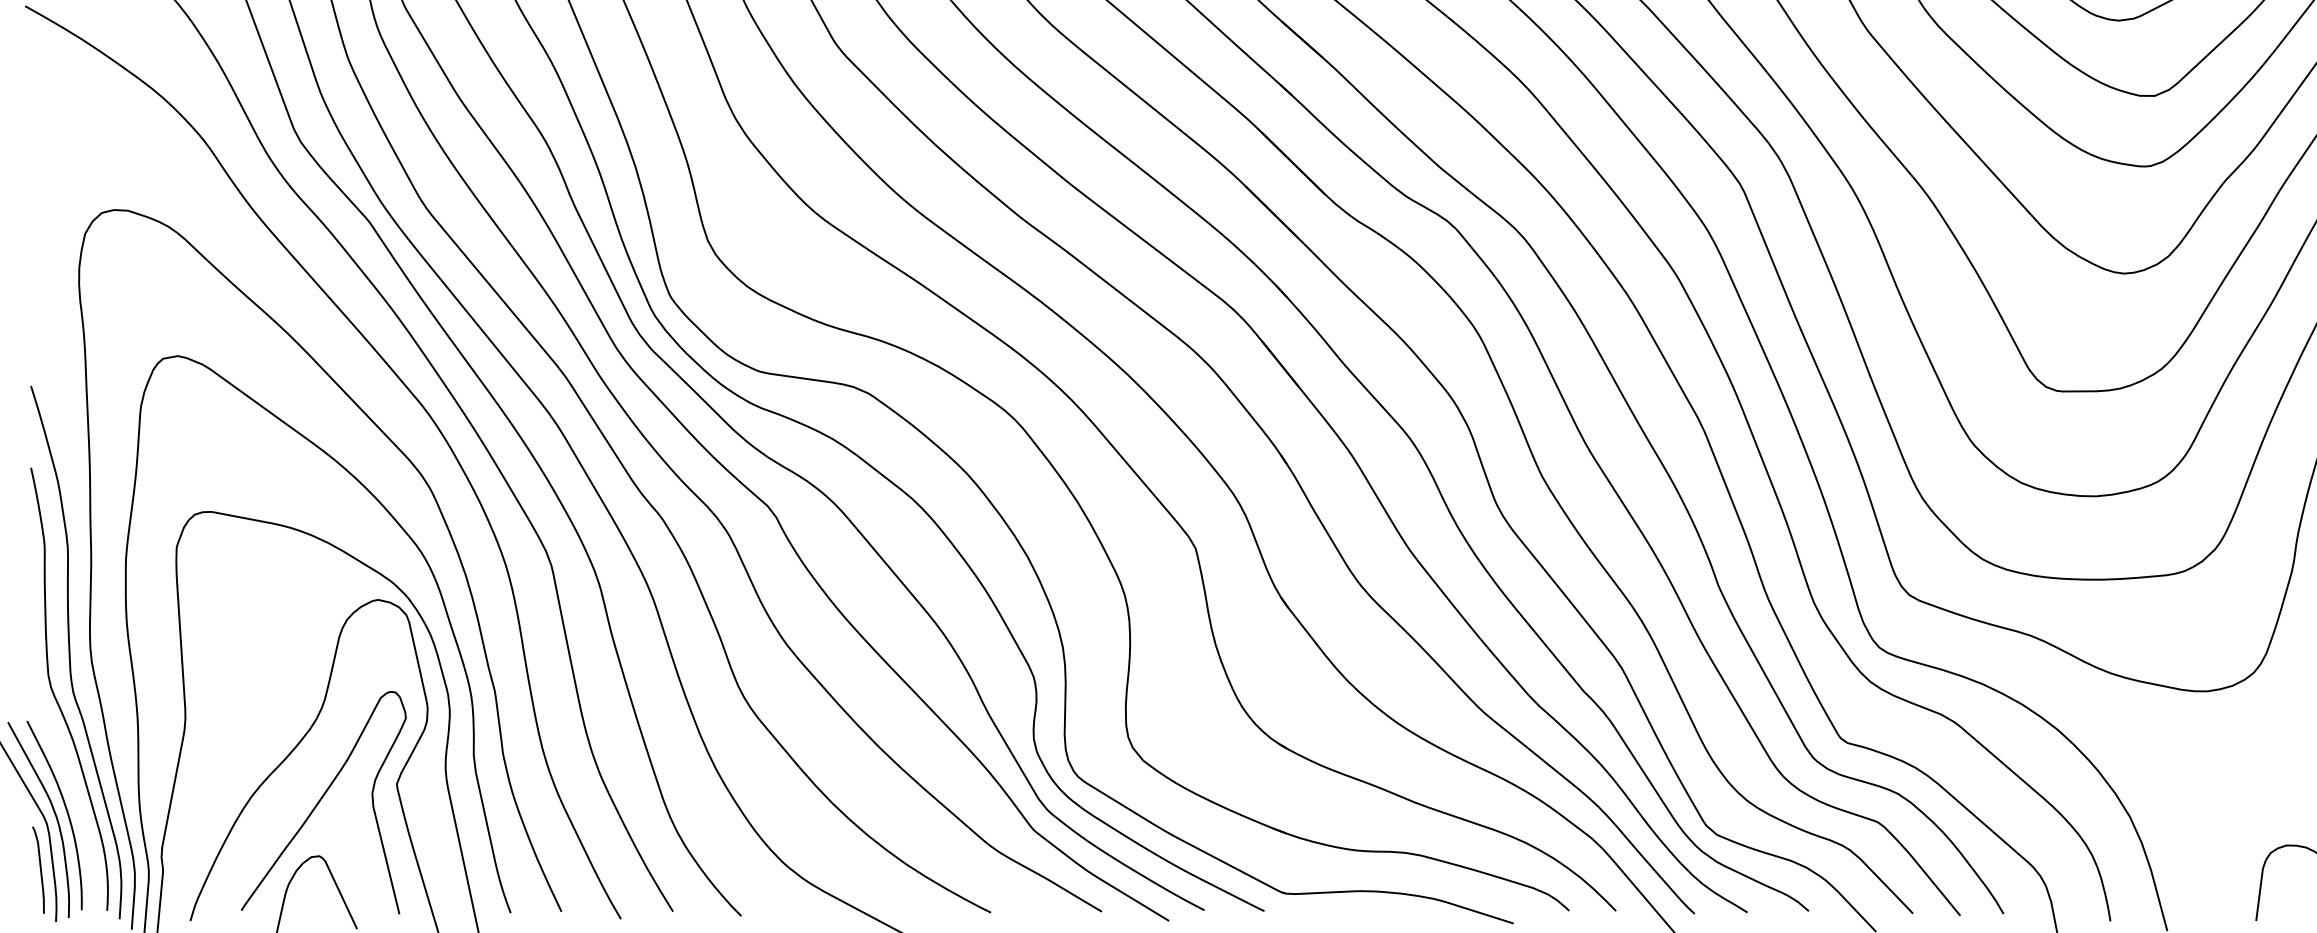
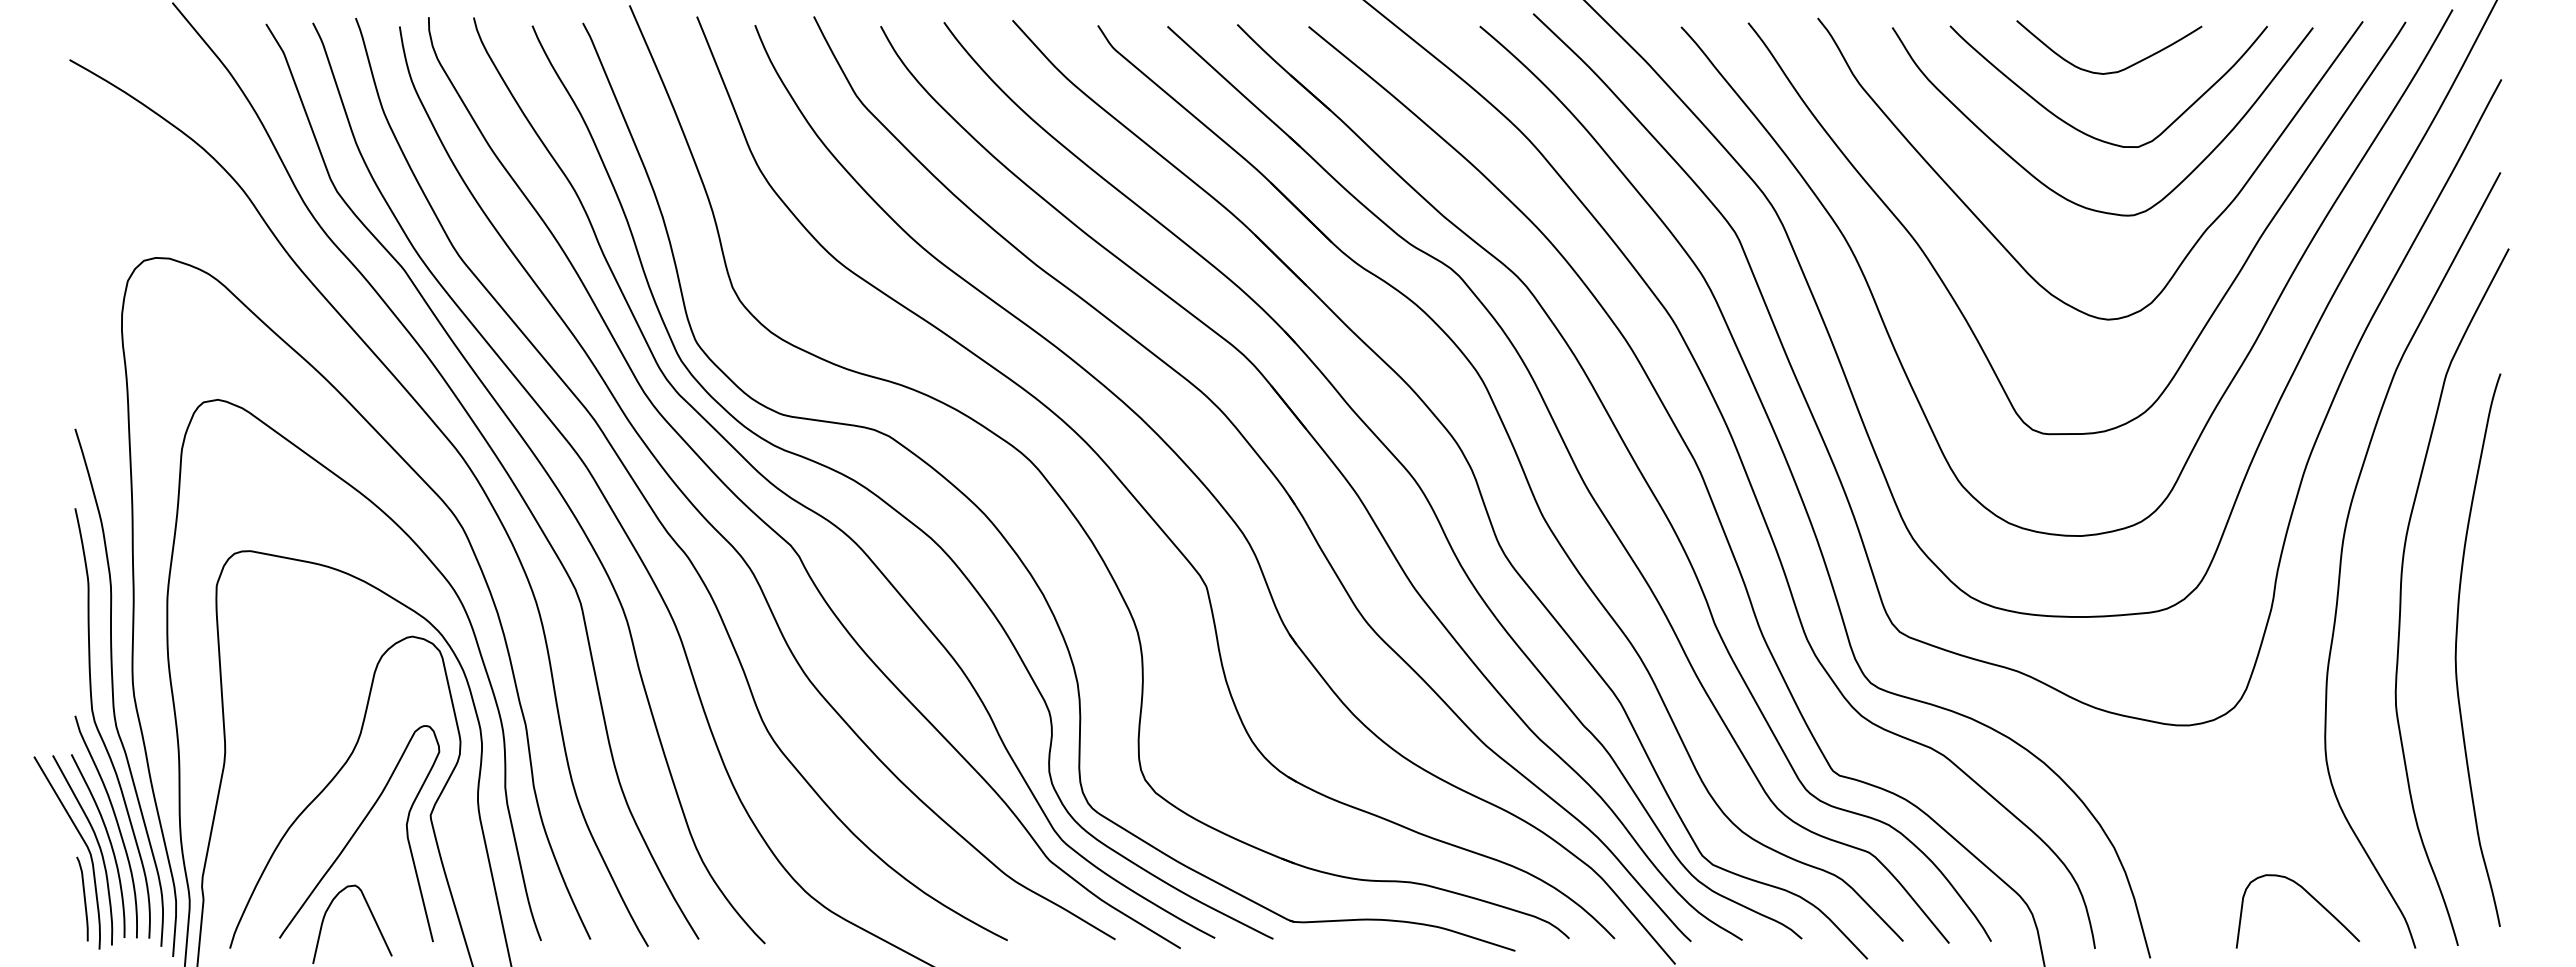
curve: (73, 792) -> (116, 823), added

